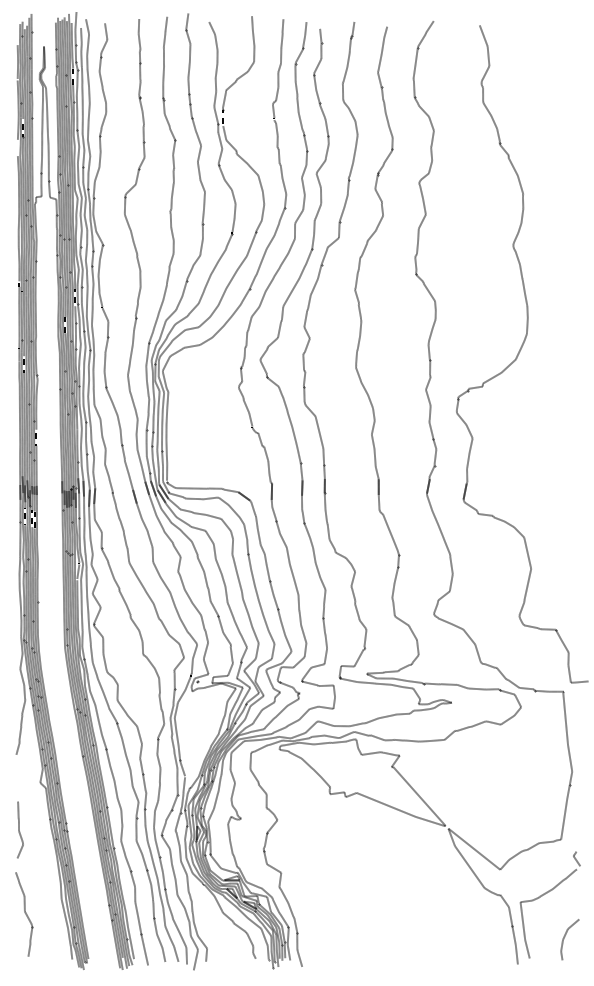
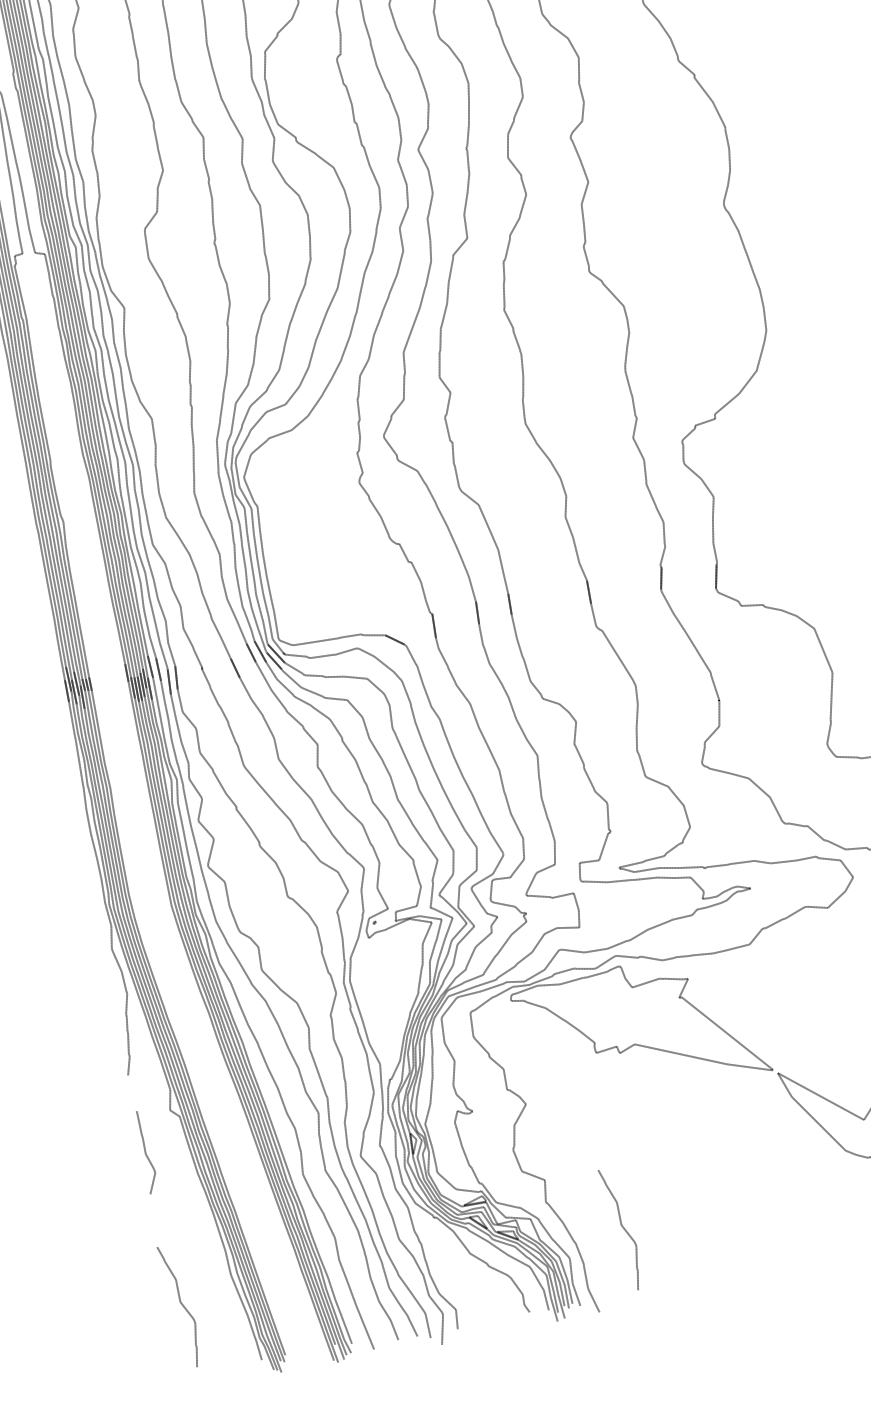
curve: (19, 829) -> (146, 1151), moved
curve: (327, 914) -> (623, 1229), added

